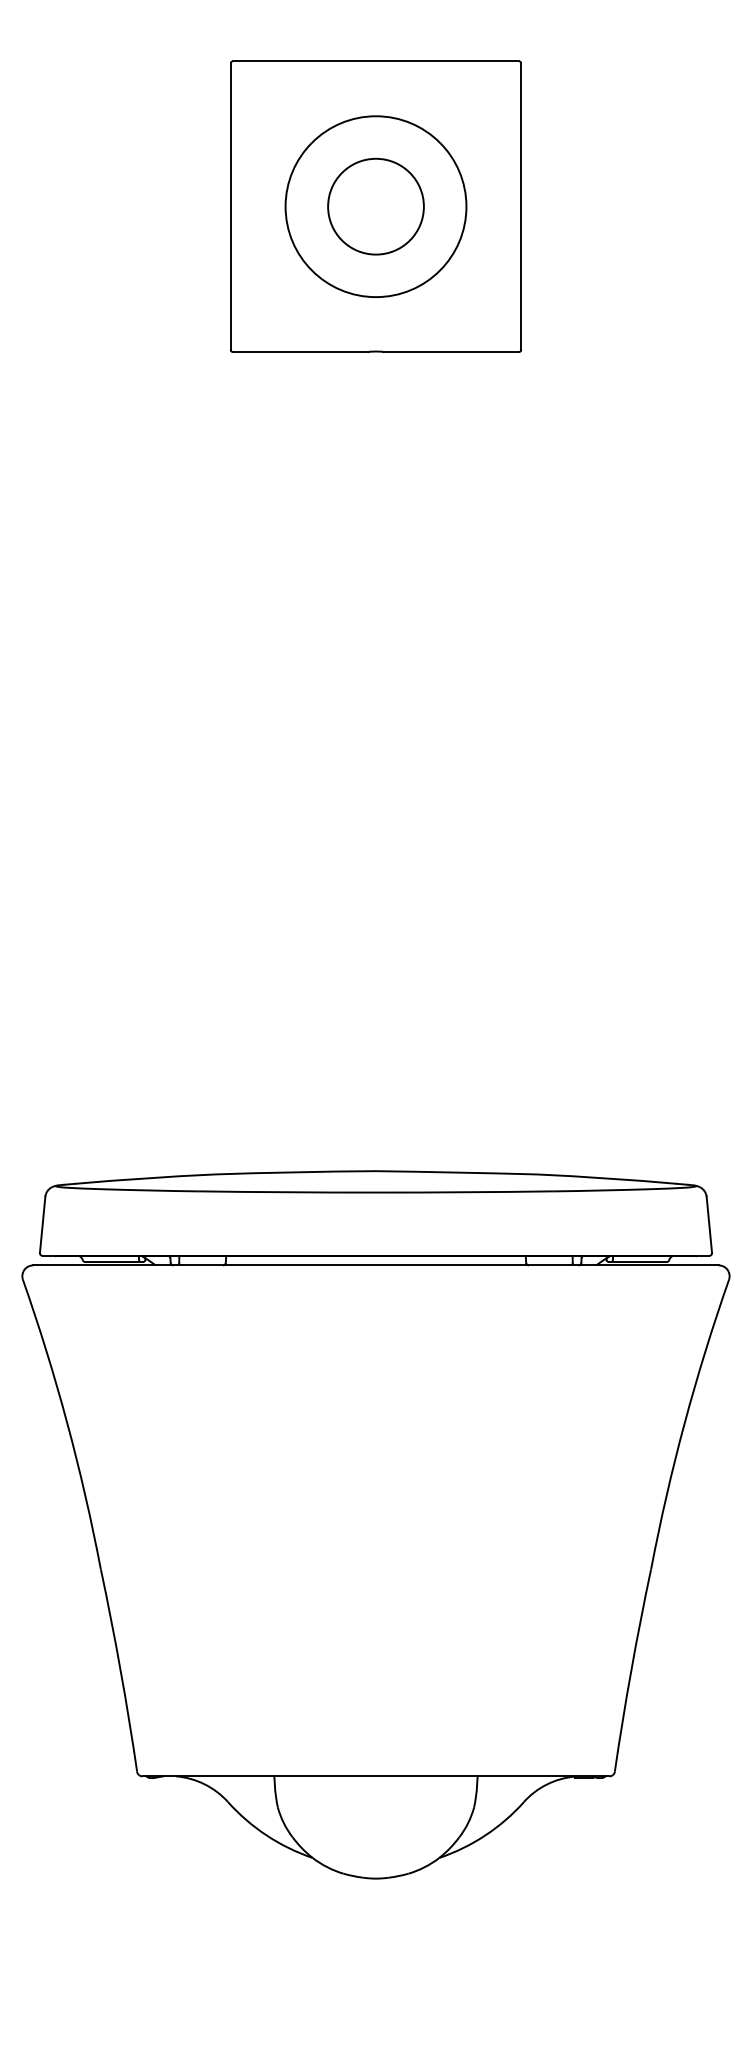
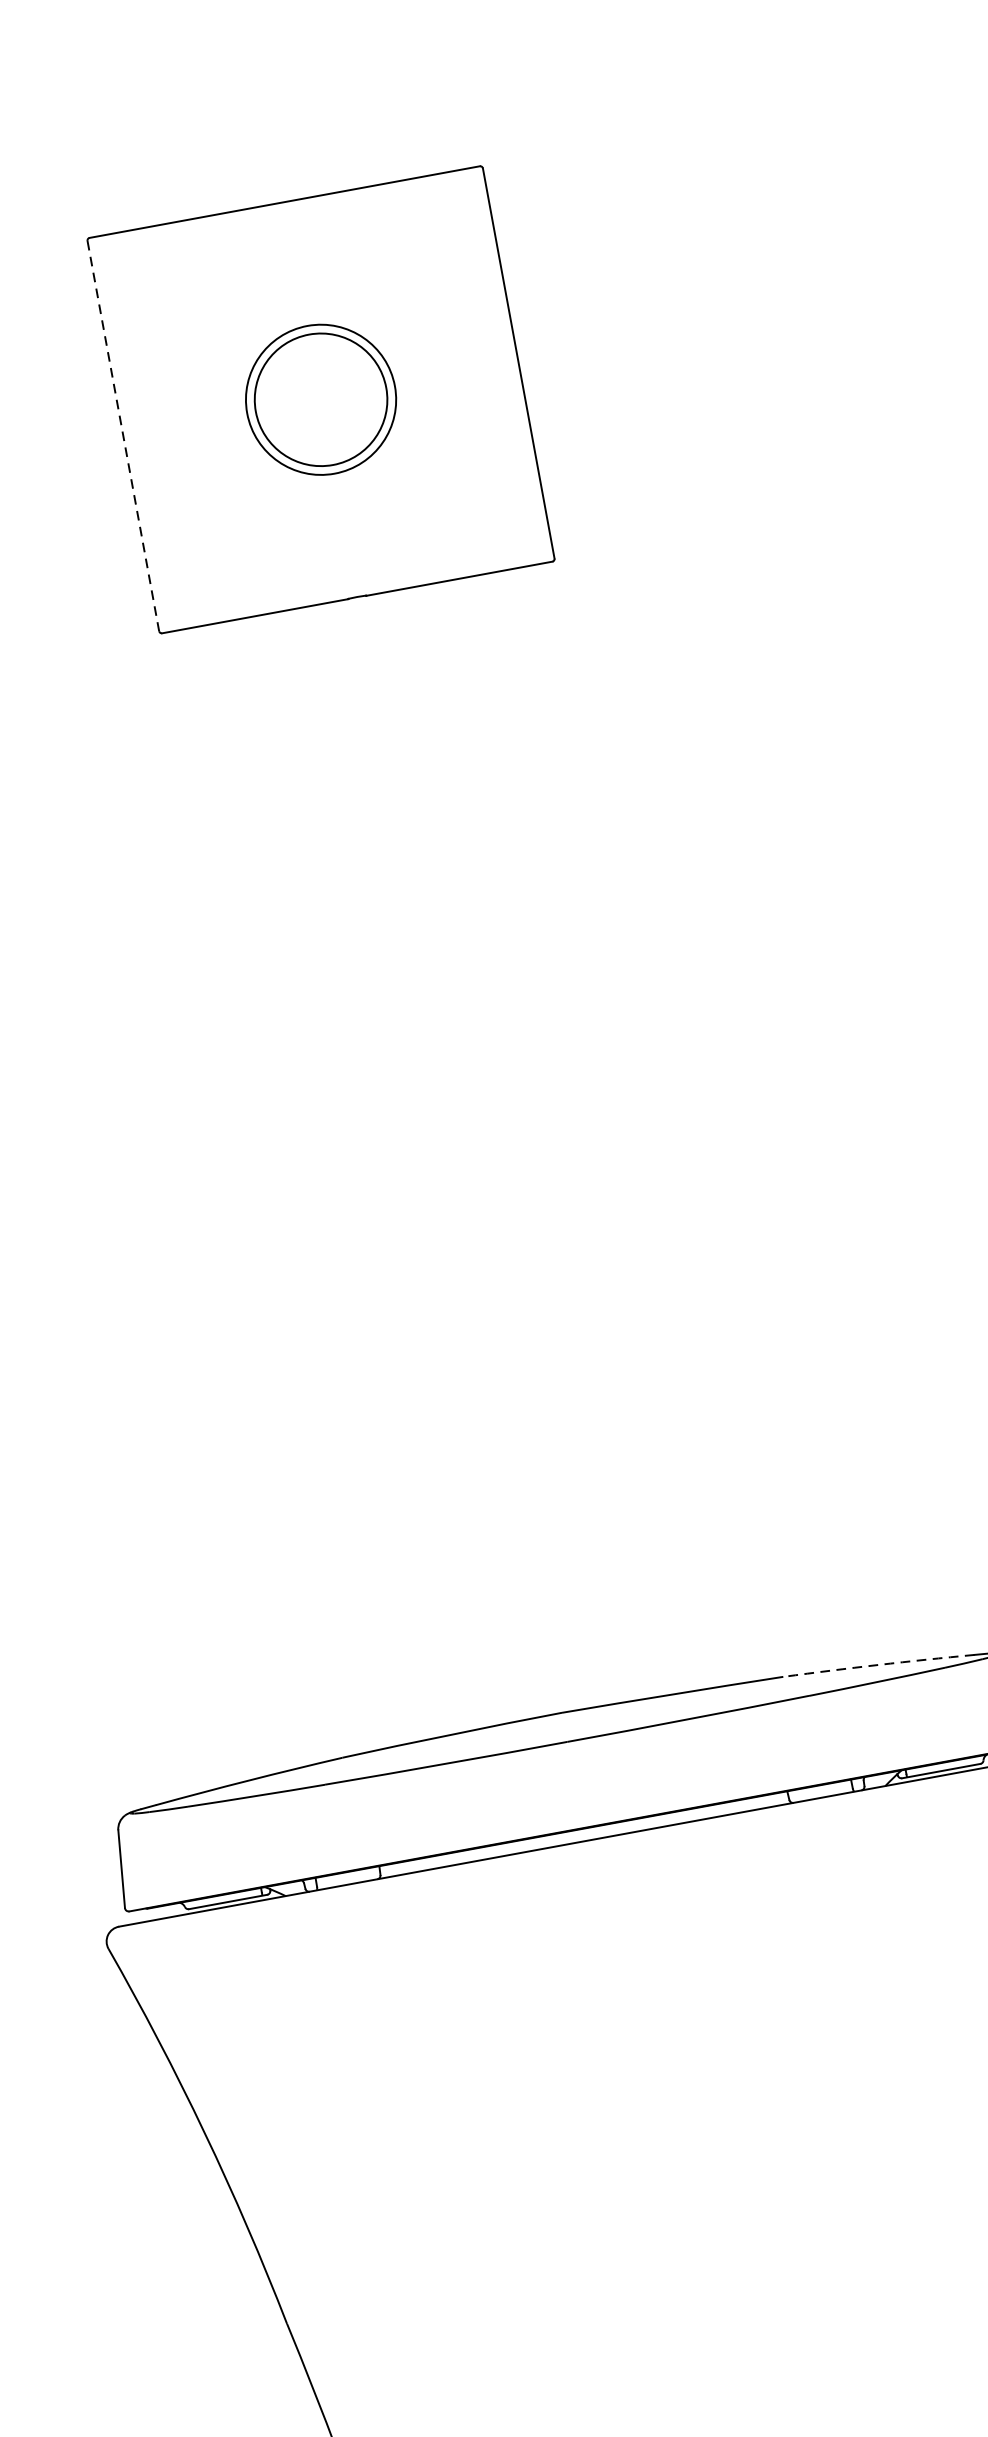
circle: (375, 206) -> (320, 399), size x0.6
line: (230, 207) -> (123, 437), solid -> dashed
arc: (607, 1178) -> (879, 1664), solid -> dashed

